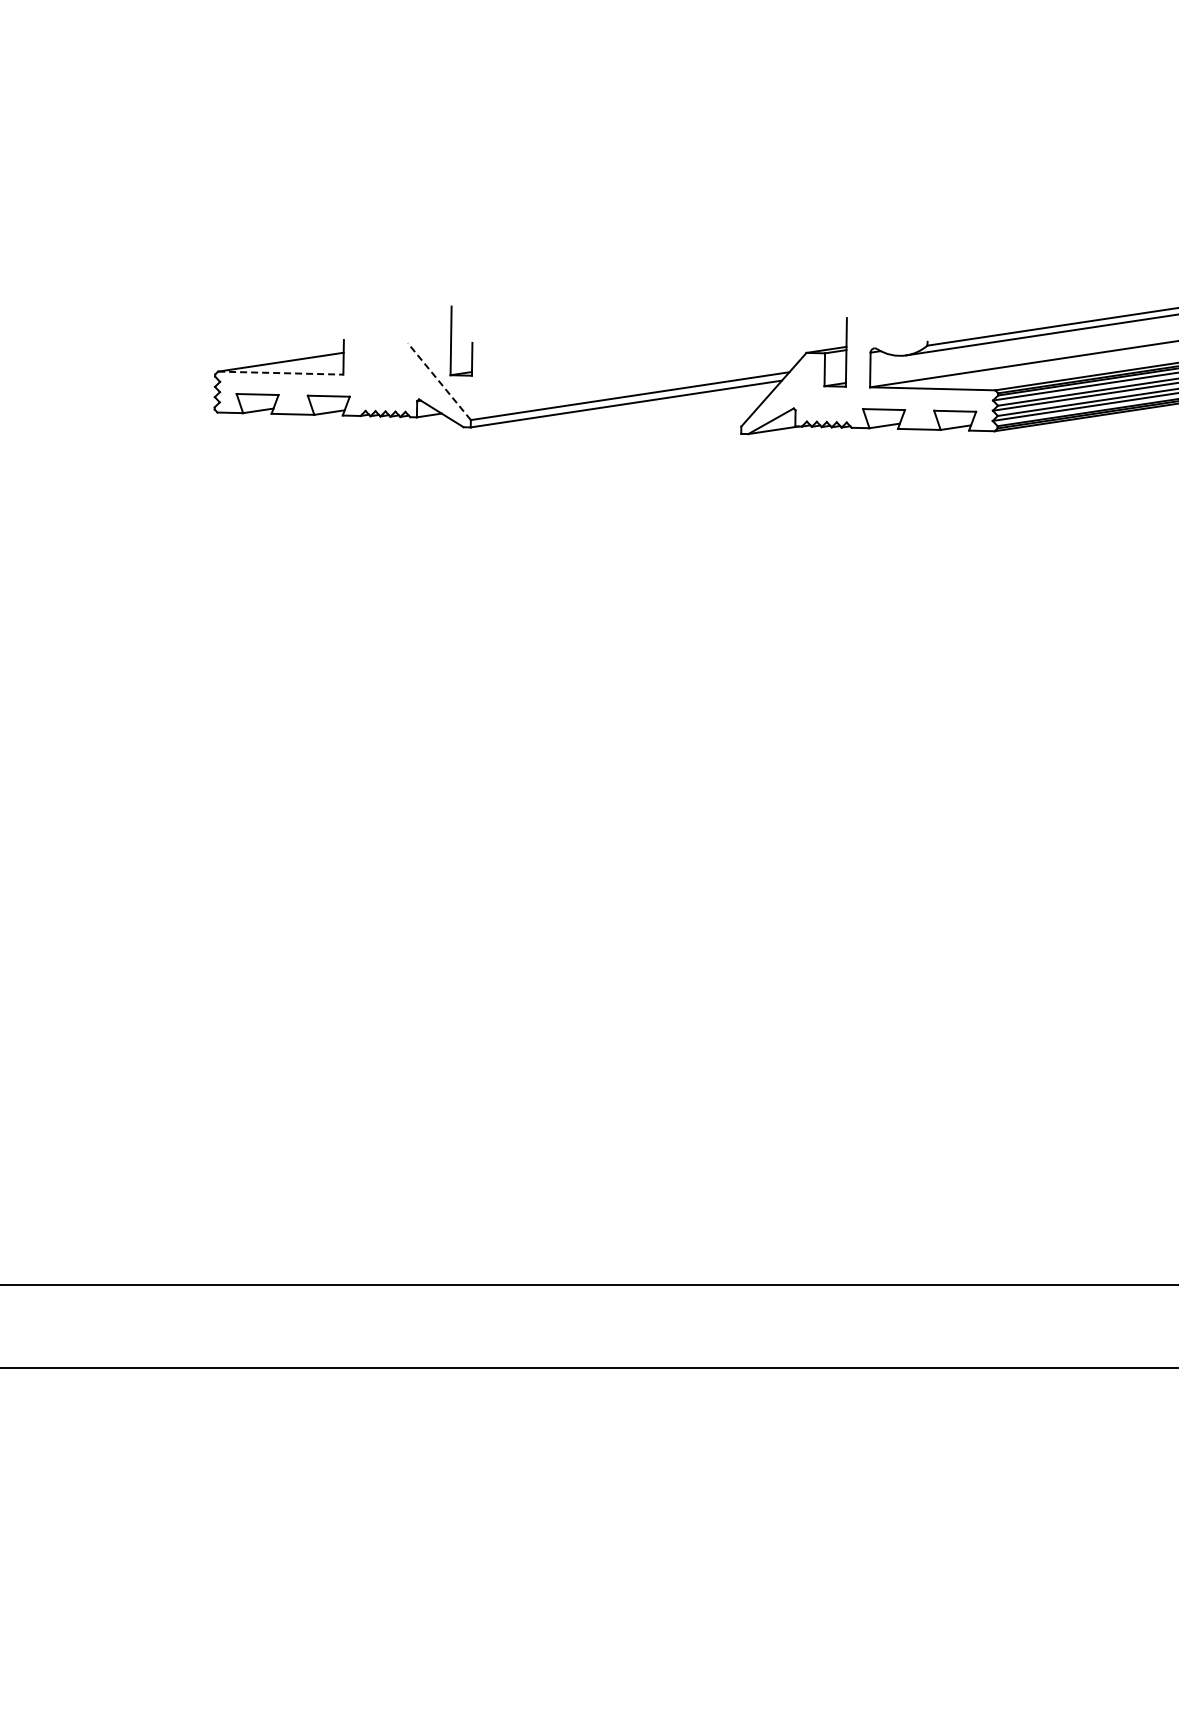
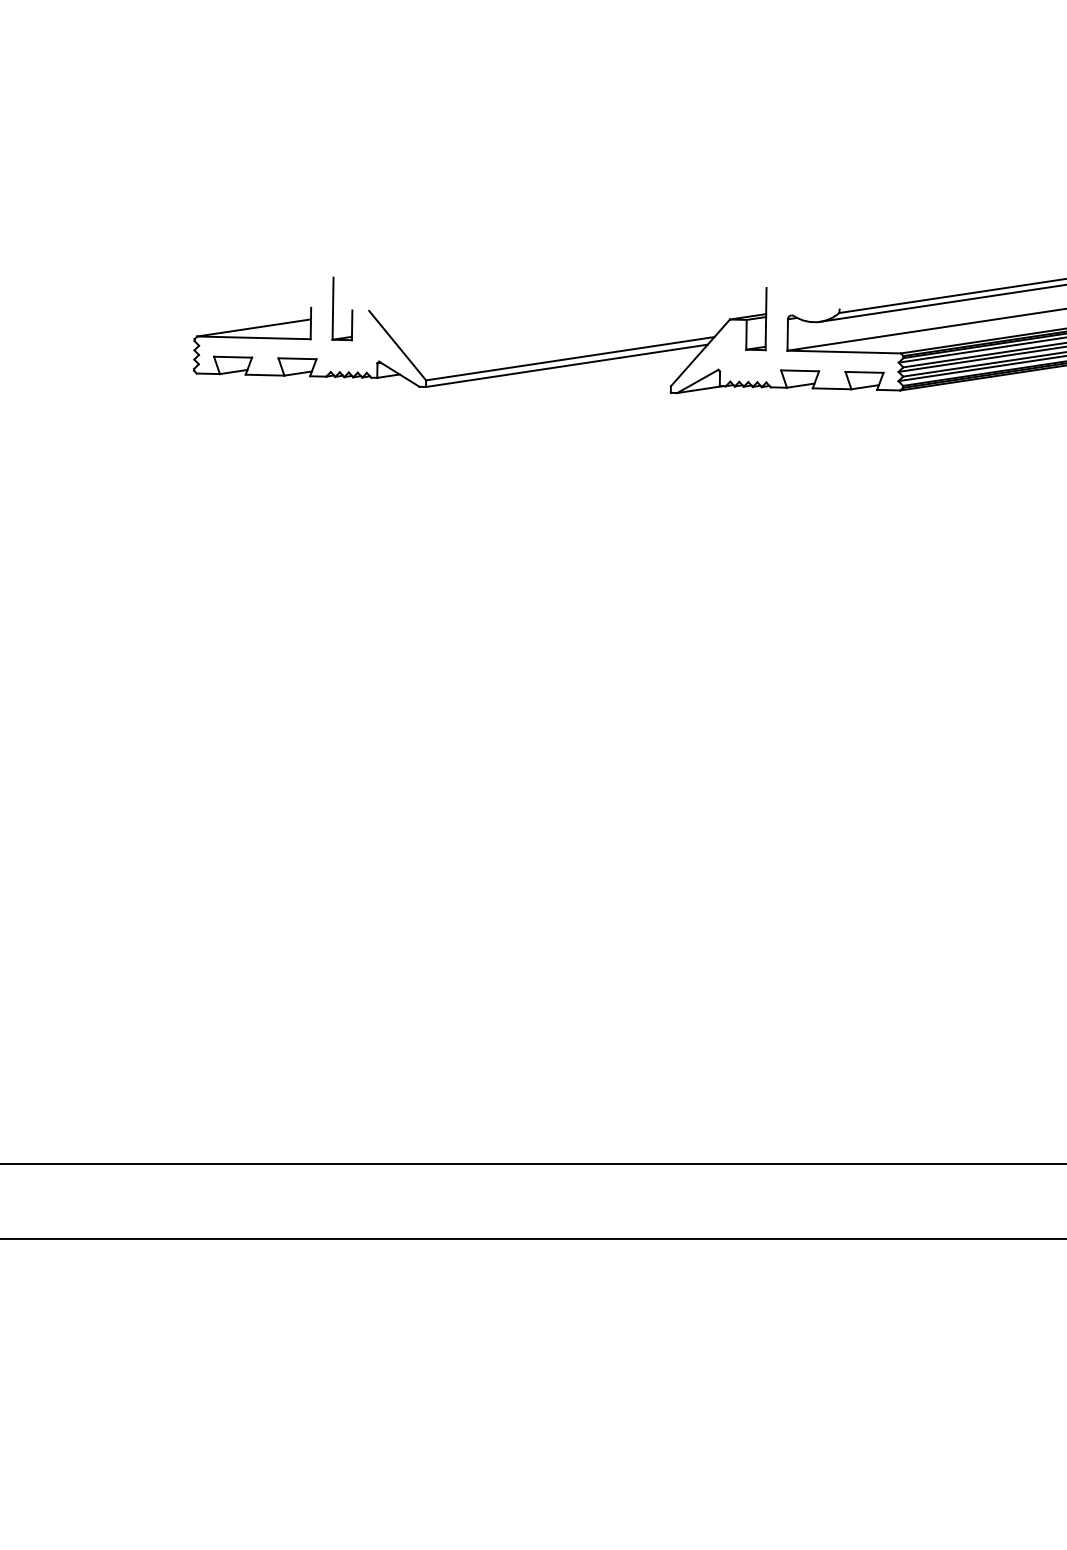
part: (452, 336) -> (334, 304), moved
line: (280, 373) -> (253, 338), dashed -> solid
line: (439, 381) -> (397, 345), dashed -> solid

